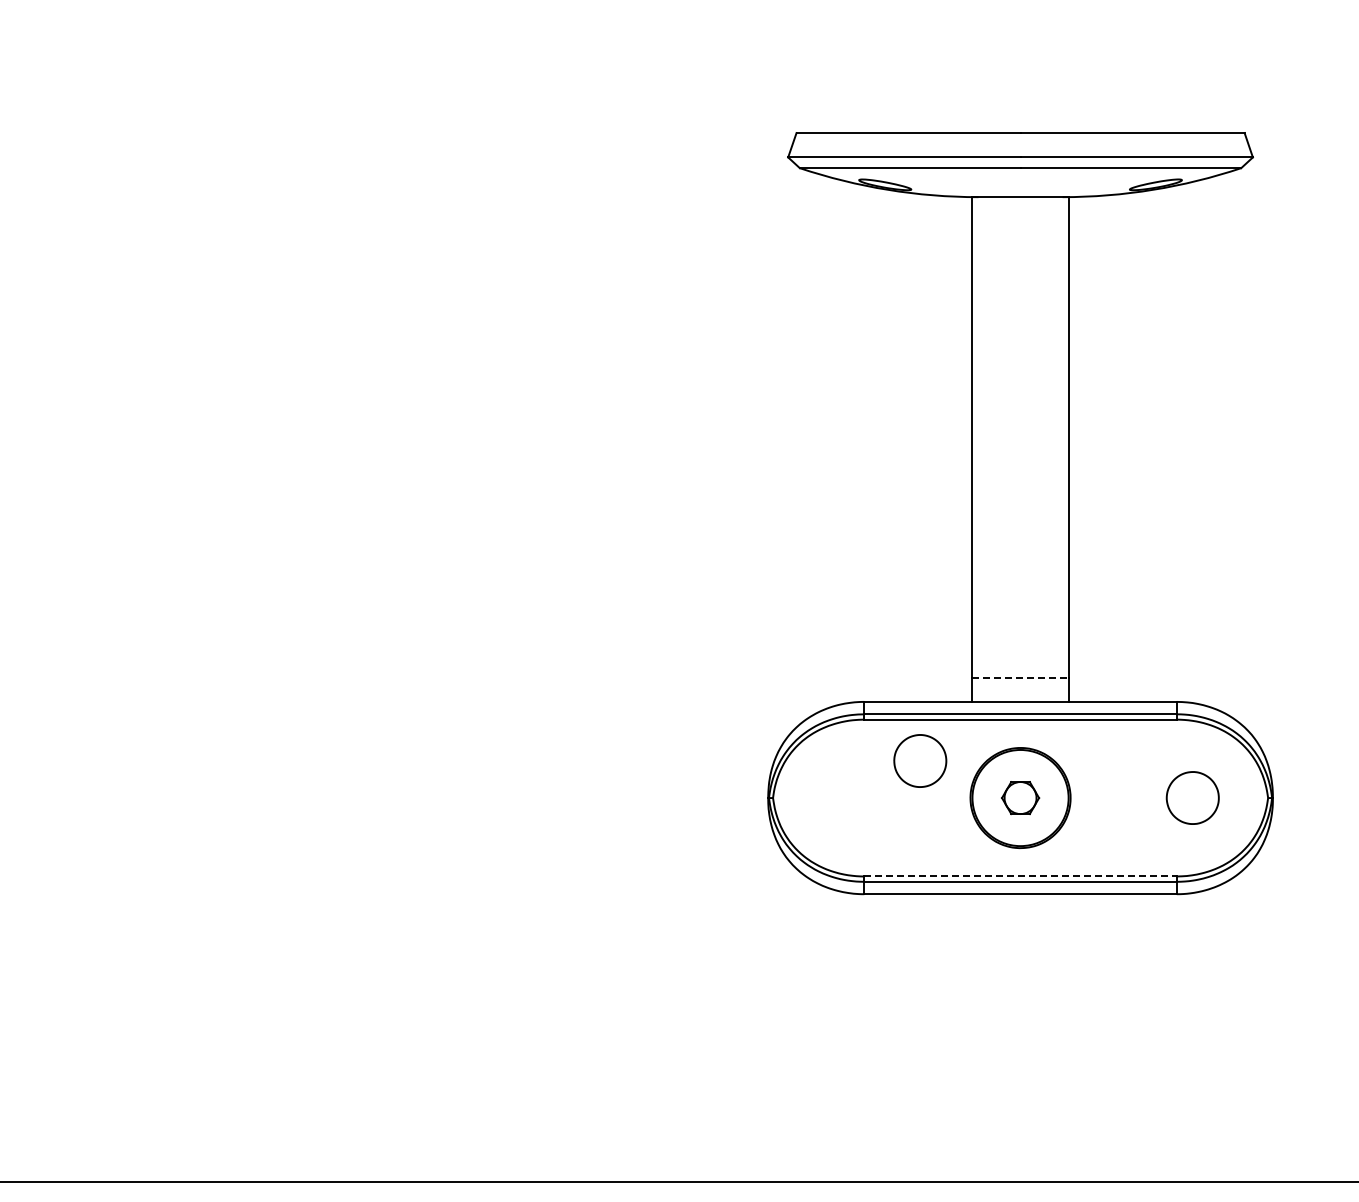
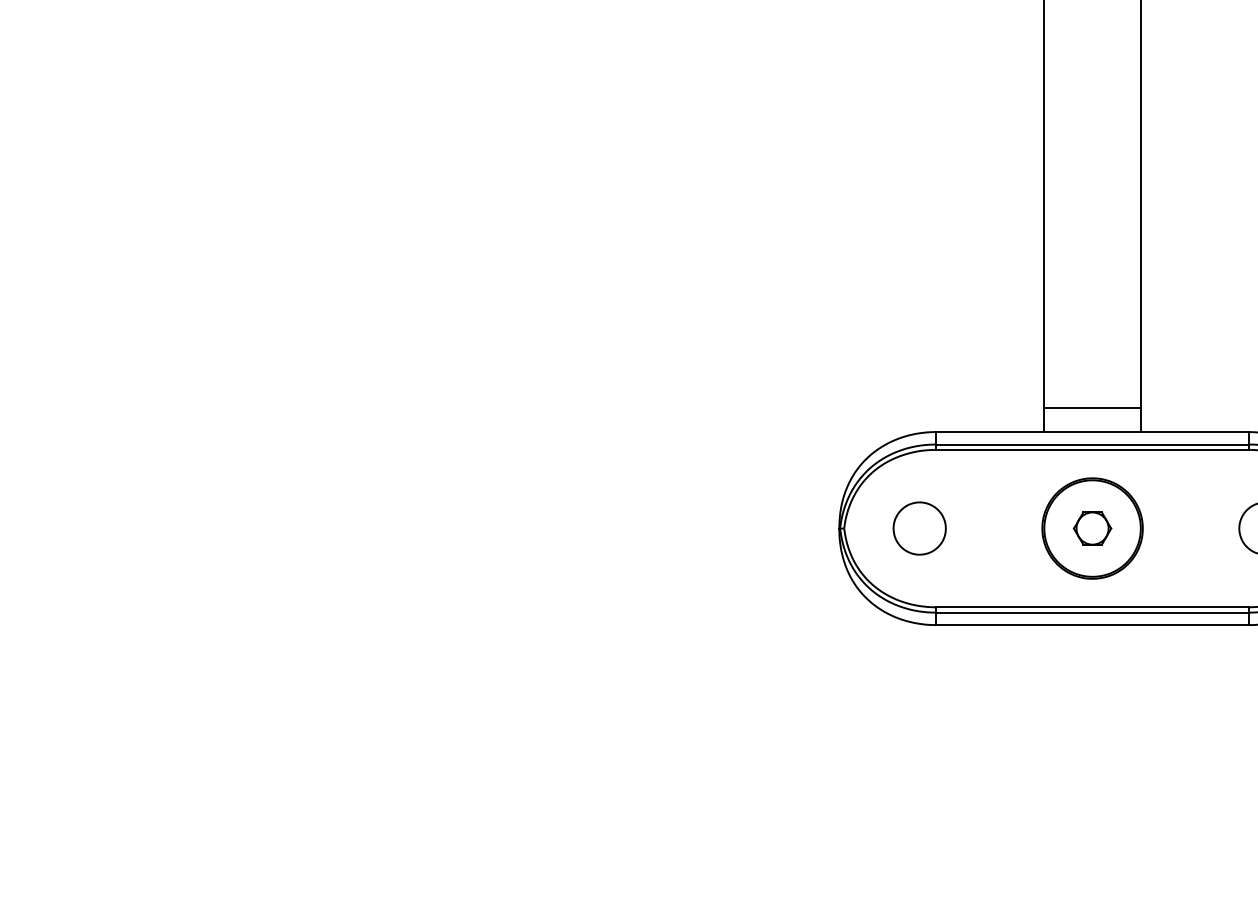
line: (1021, 677) -> (1093, 407), dashed -> solid
part: (920, 760) -> (919, 528), moved
line: (1021, 876) -> (1093, 607), dashed -> solid

